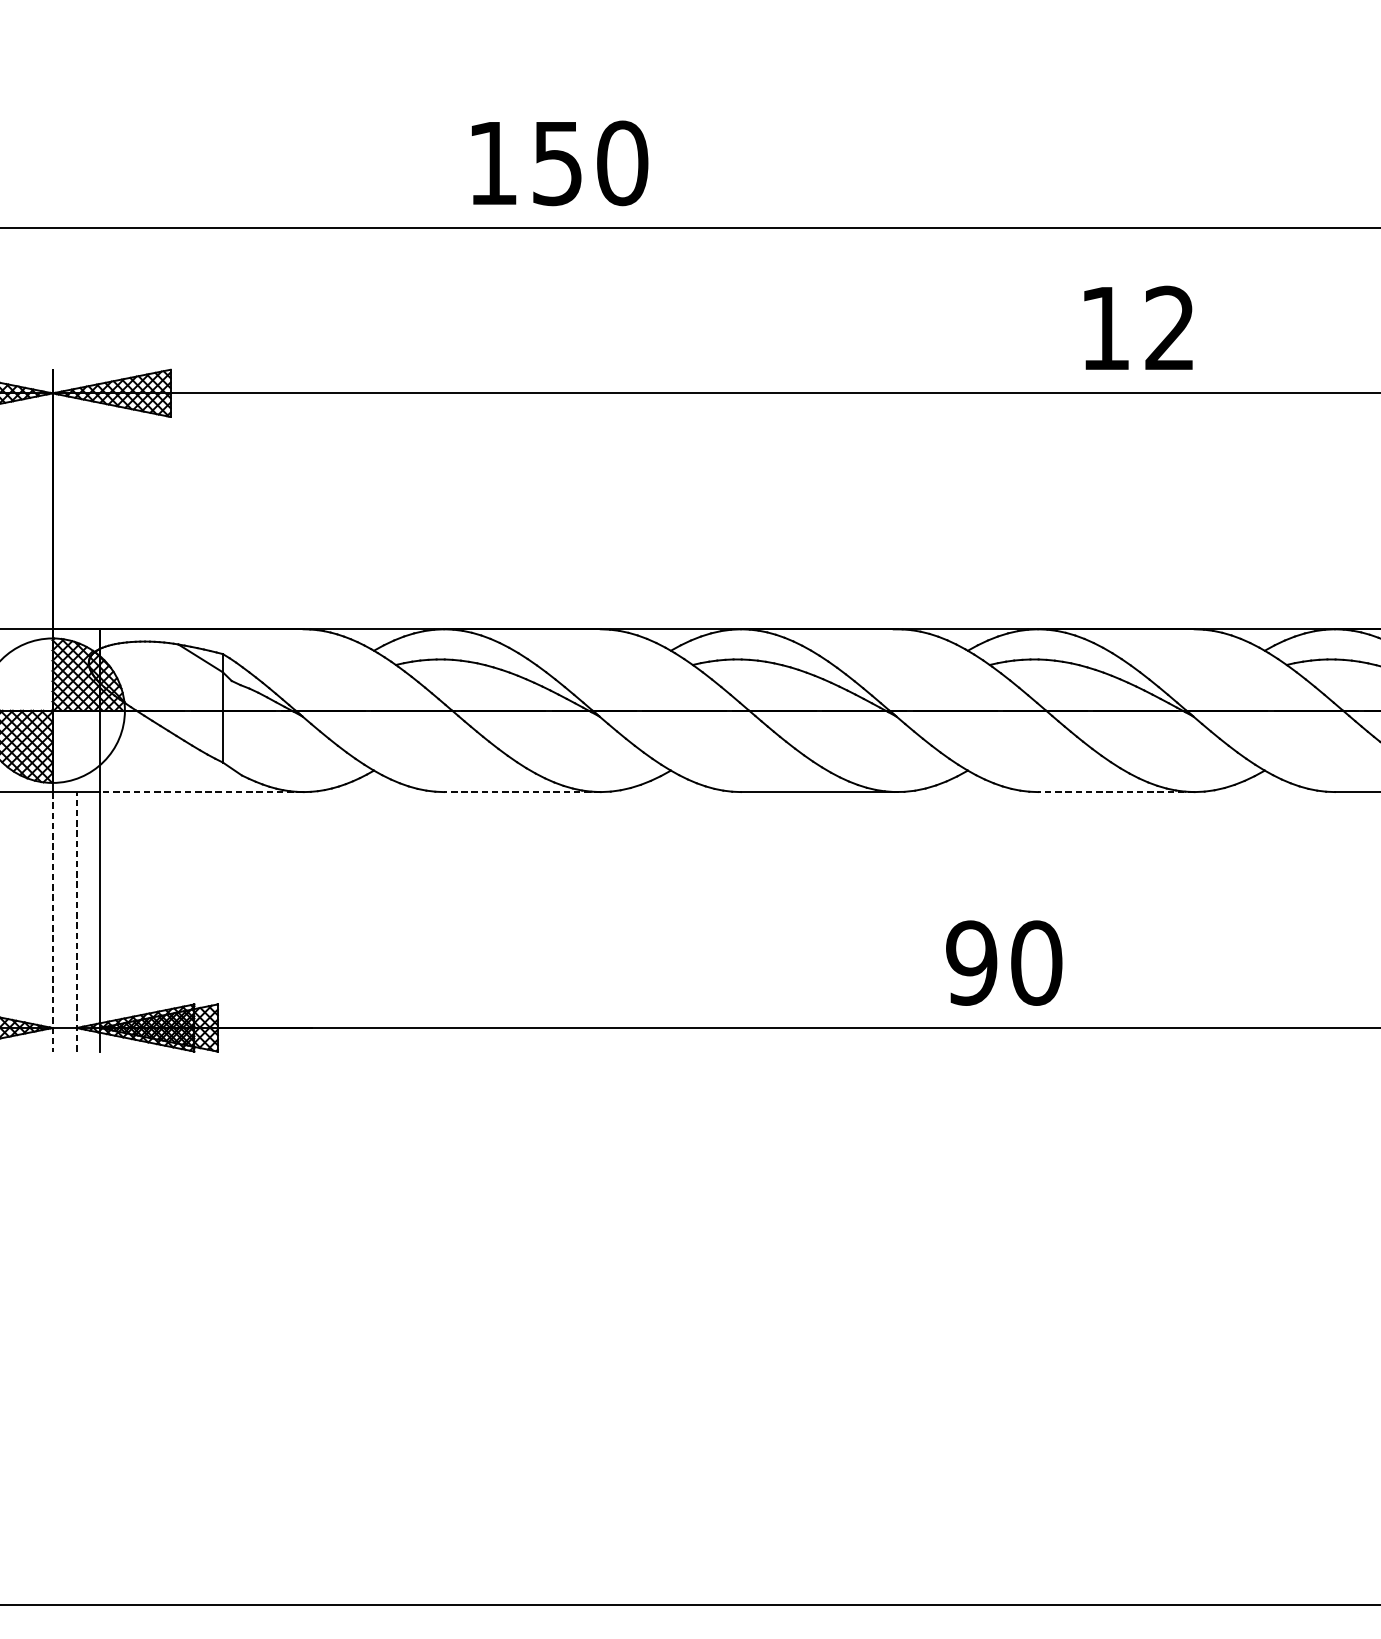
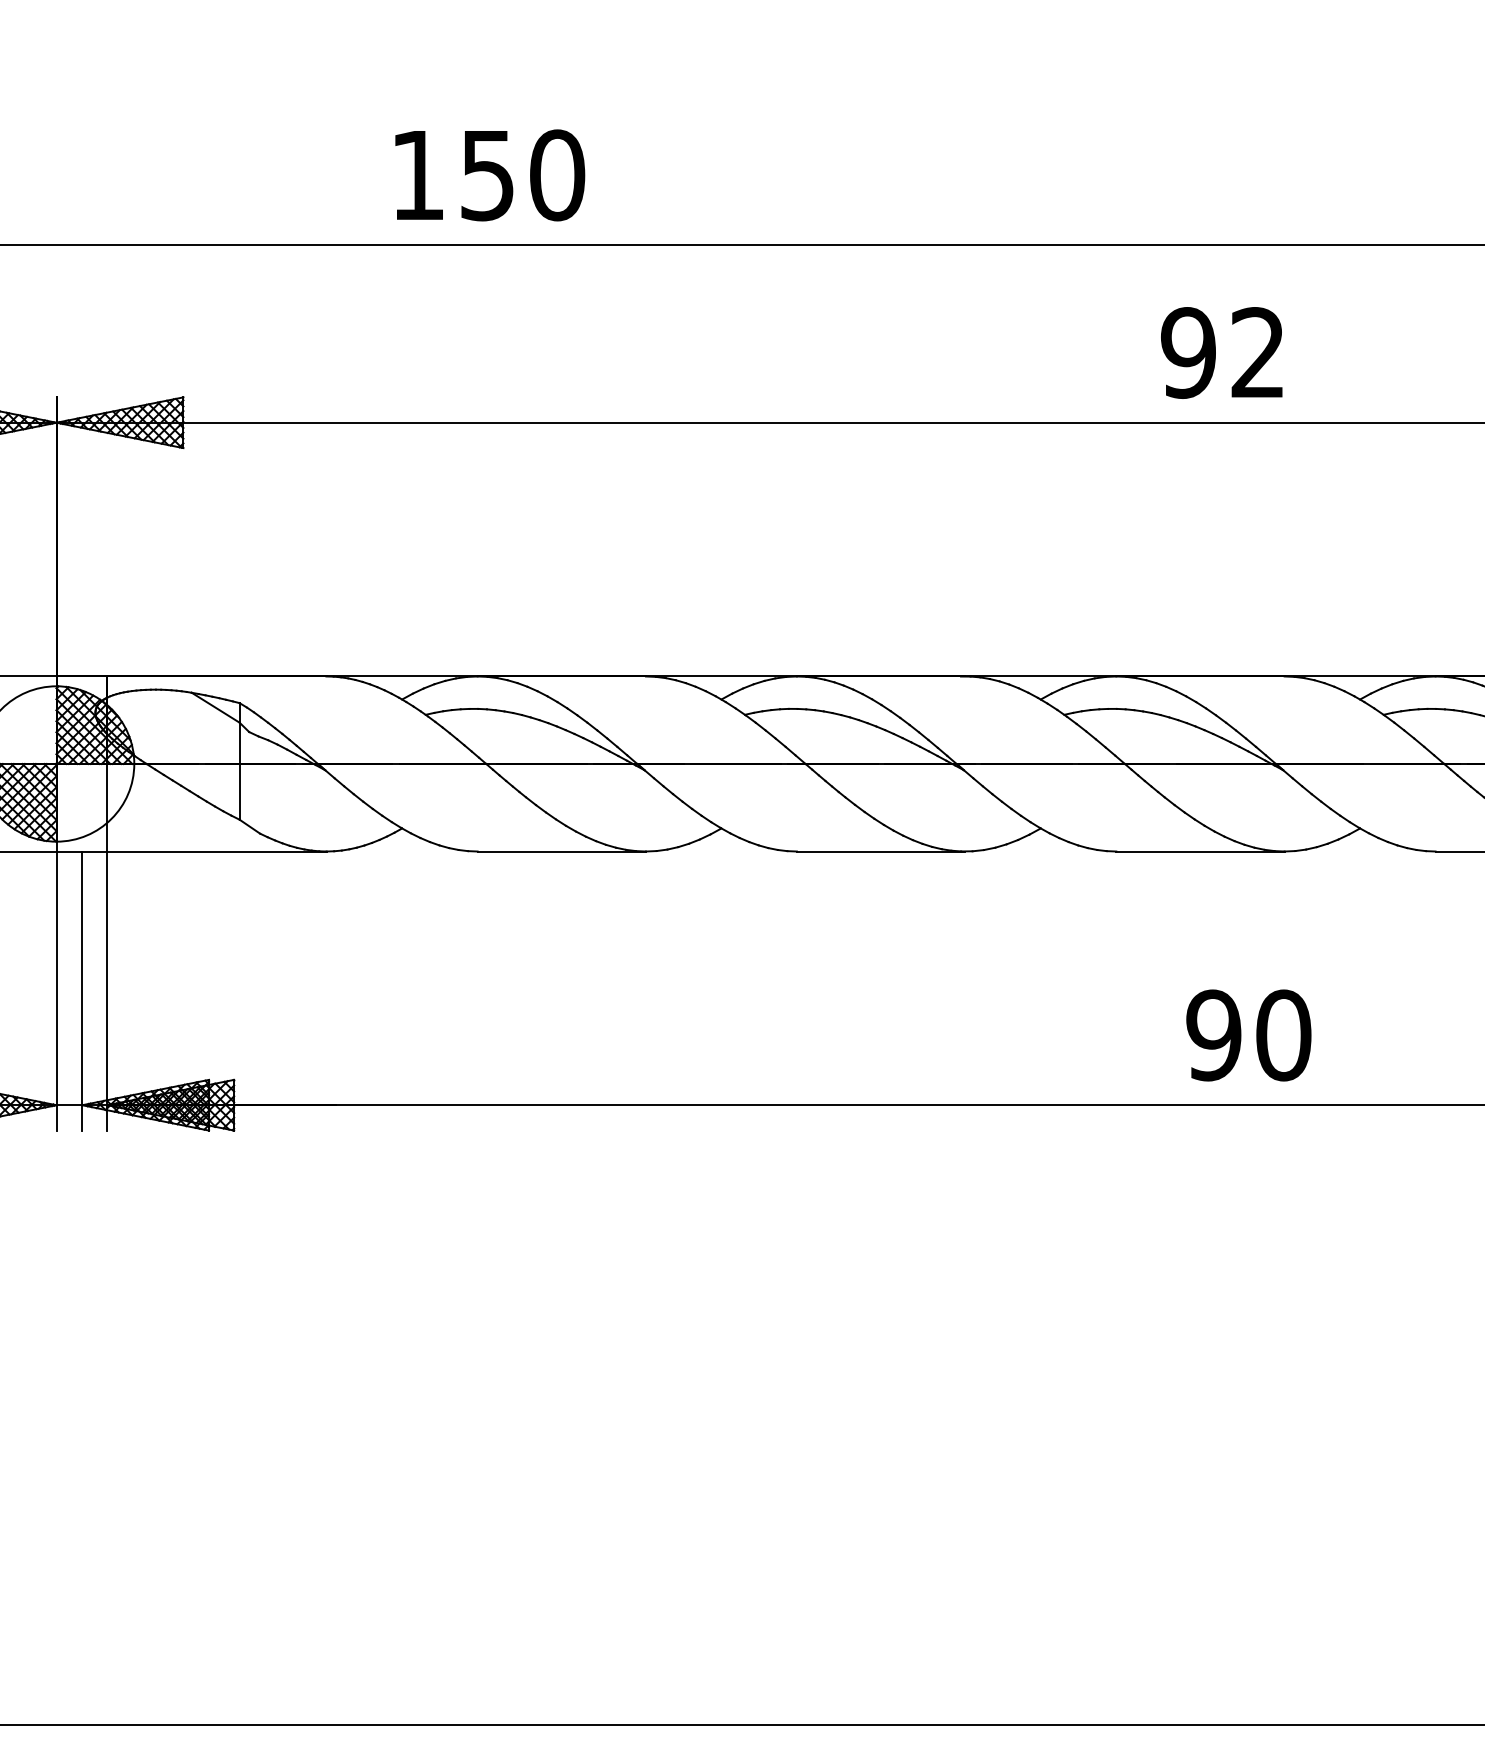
text: (560, 163) -> (490, 175), moved
text: (1105, 328) -> (1188, 352), 12 -> 92
line: (202, 792) -> (217, 851), dashed -> solid
line: (522, 792) -> (561, 851), dashed -> solid
line: (1115, 792) -> (1199, 851), dashed -> solid
line: (52, 922) -> (56, 991), dashed -> solid
line: (76, 922) -> (82, 991), dashed -> solid
text: (1003, 963) -> (1248, 1035), moved

